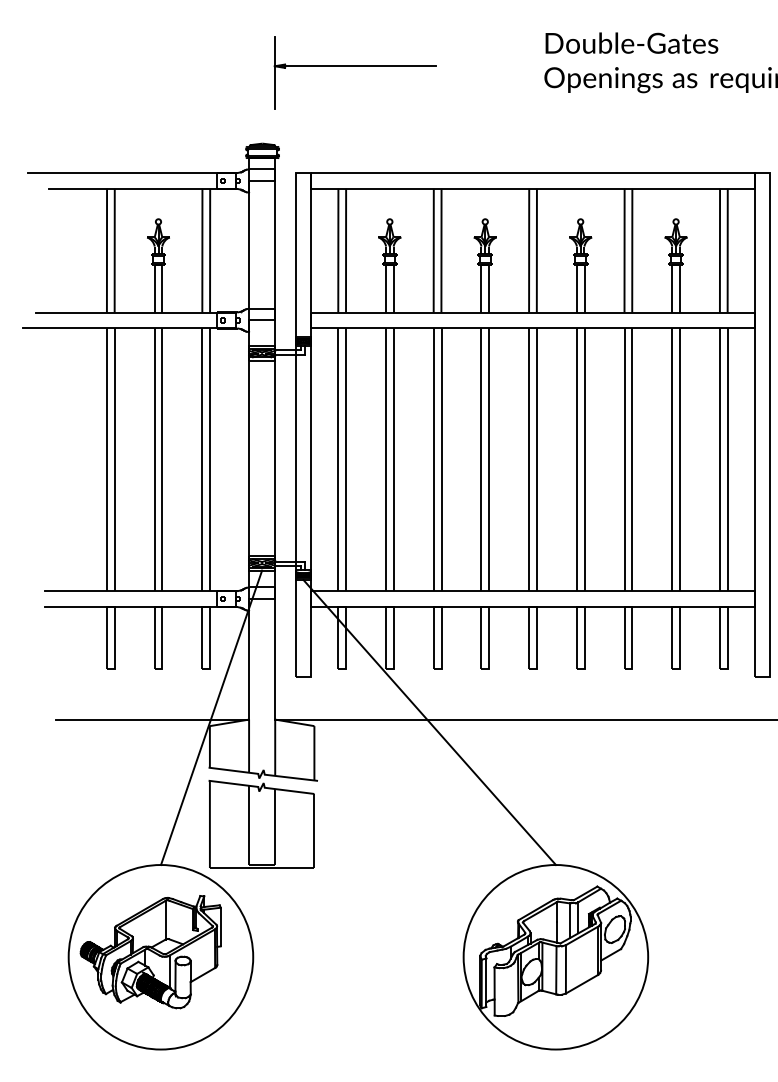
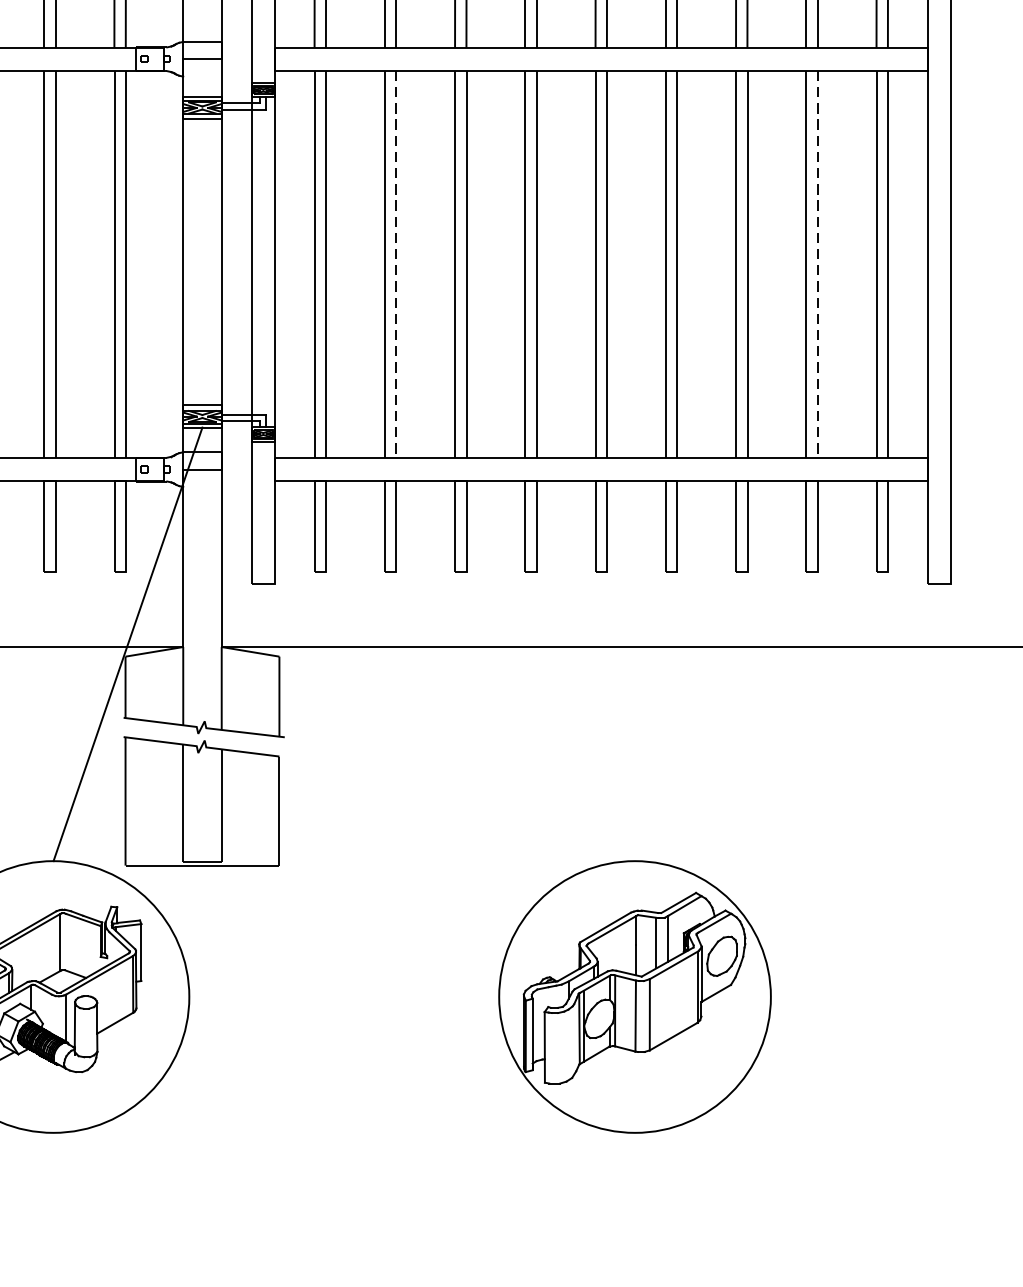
line: (393, 459) -> (395, 264), solid -> dashed
line: (680, 459) -> (818, 264), solid -> dashed
line: (429, 722) -> (448, 651), removed

